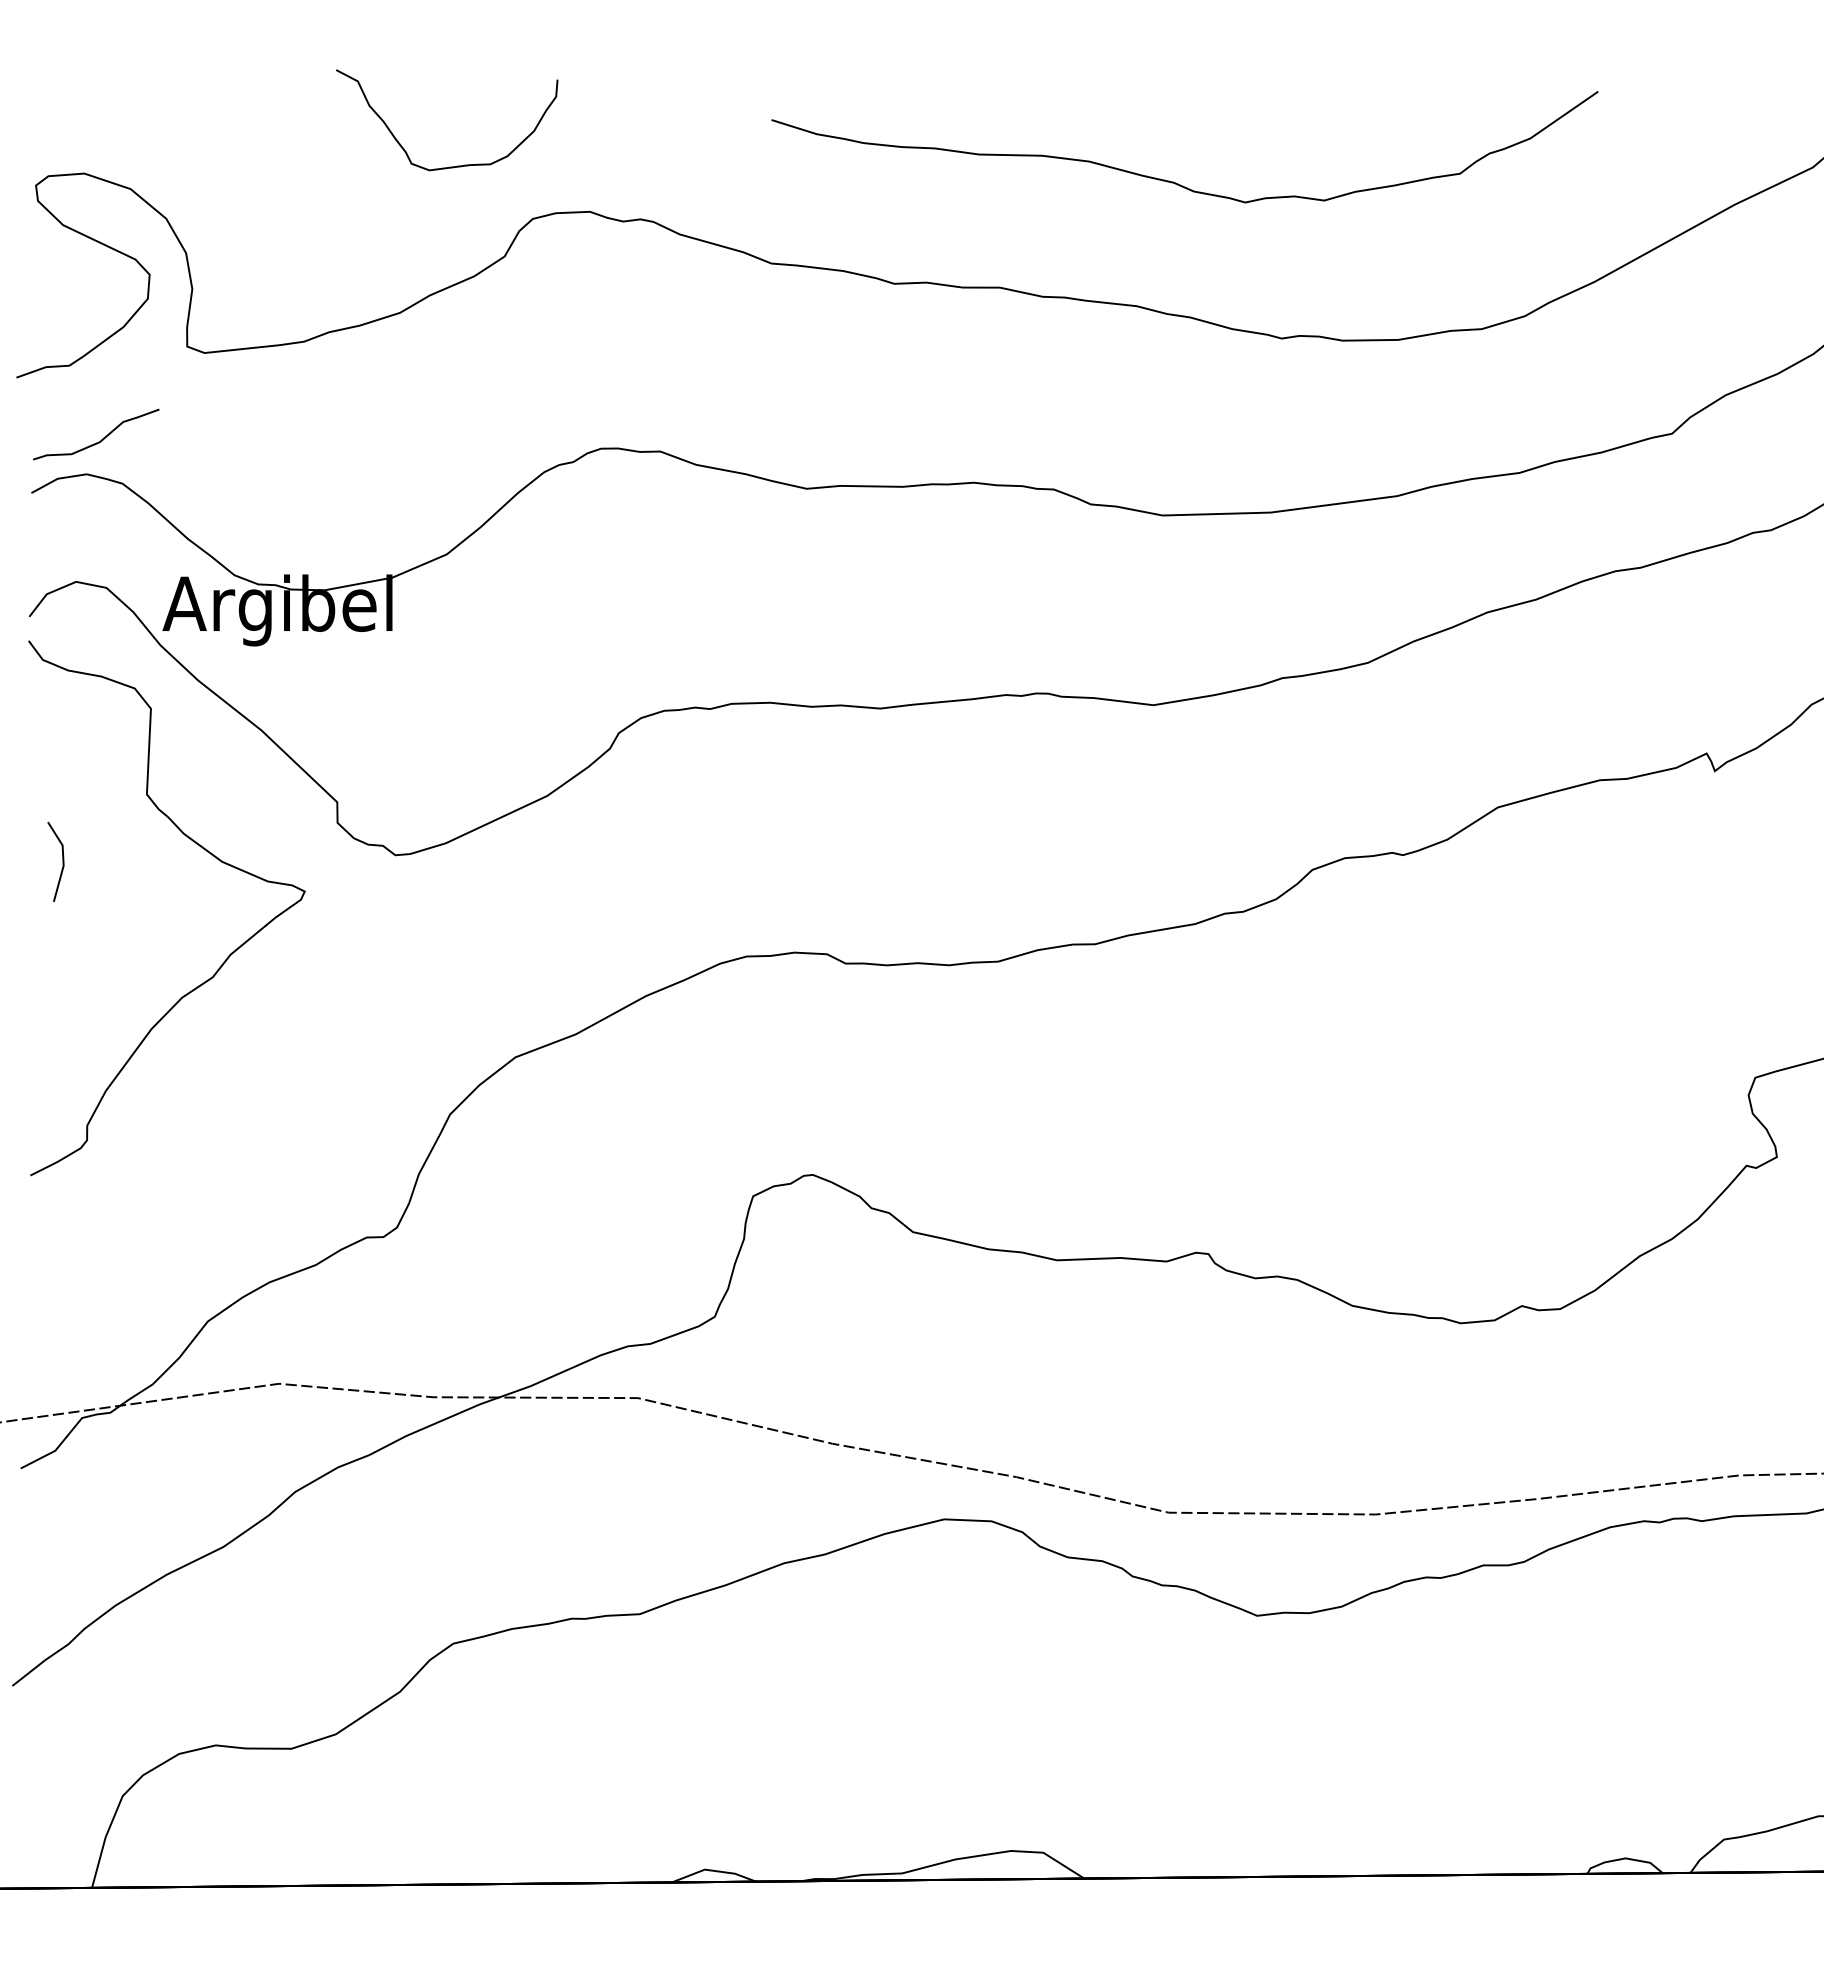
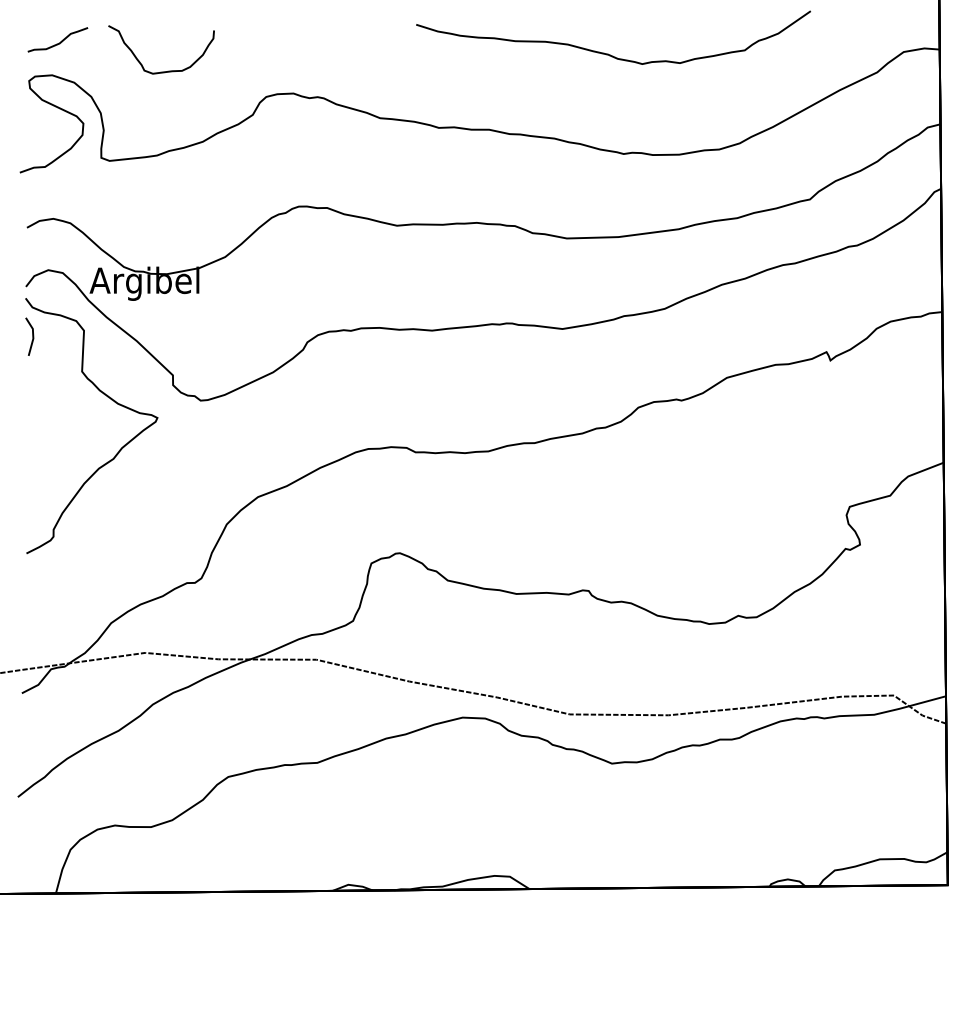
curve: (447, 165) -> (161, 71), moved
curve: (1174, 180) -> (608, 53), moved
curve: (101, 437) -> (60, 41), moved
line: (61, 861) -> (32, 336), moved

